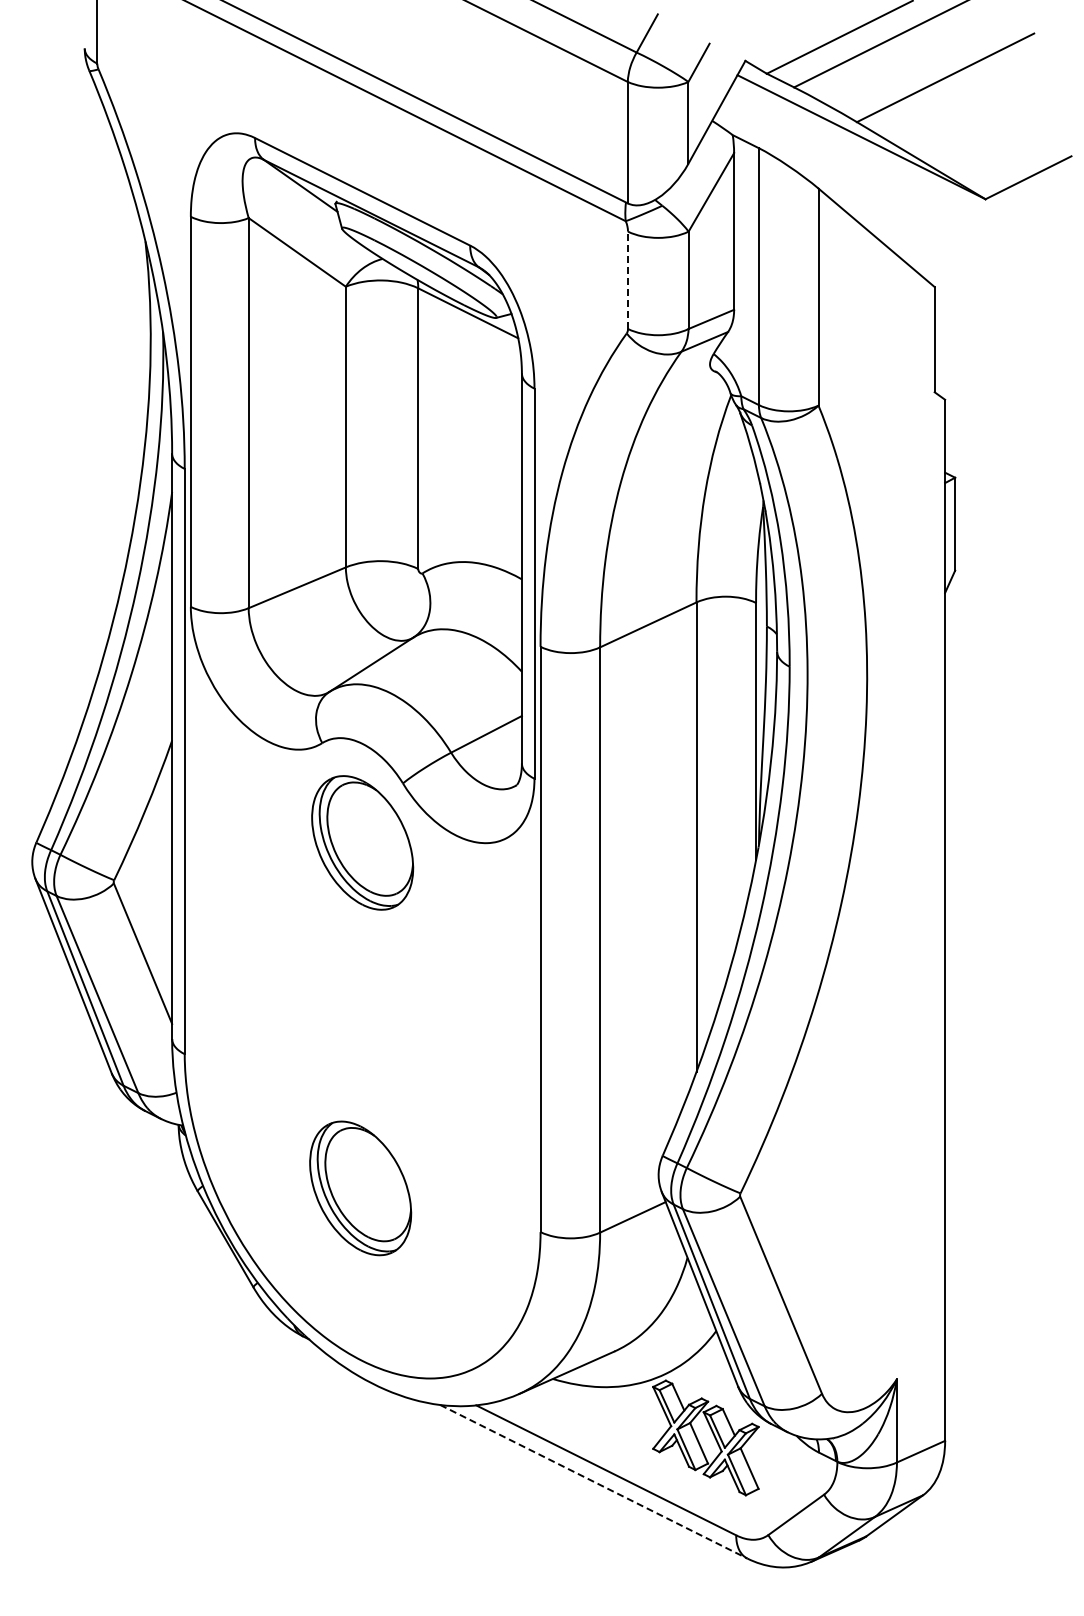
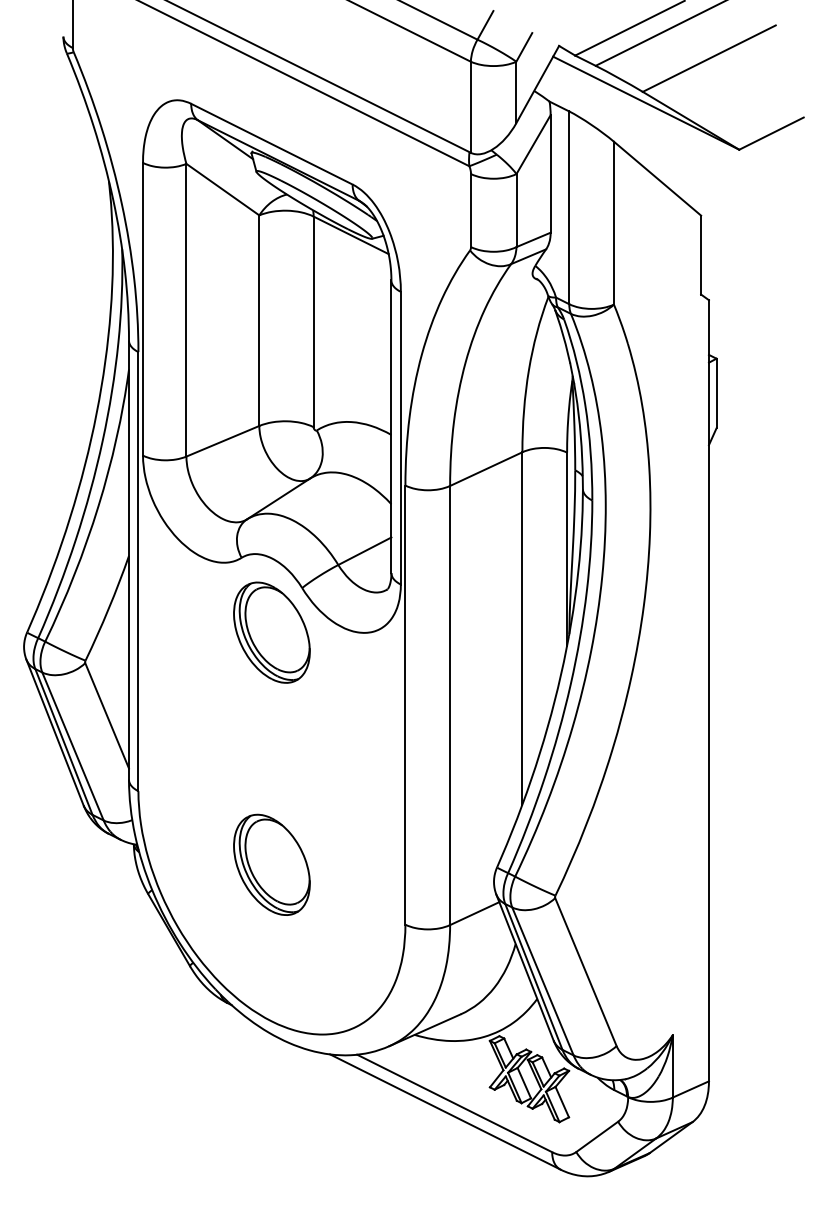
line: (627, 280) -> (470, 210), dashed -> solid
part: (360, 1188) -> (271, 864), moved
line: (593, 1481) -> (445, 1111), dashed -> solid

